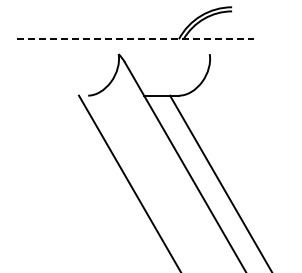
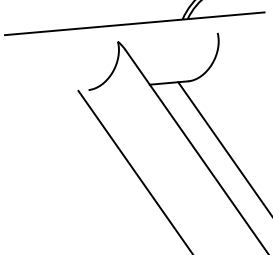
line: (135, 39) -> (134, 24), dashed -> solid

